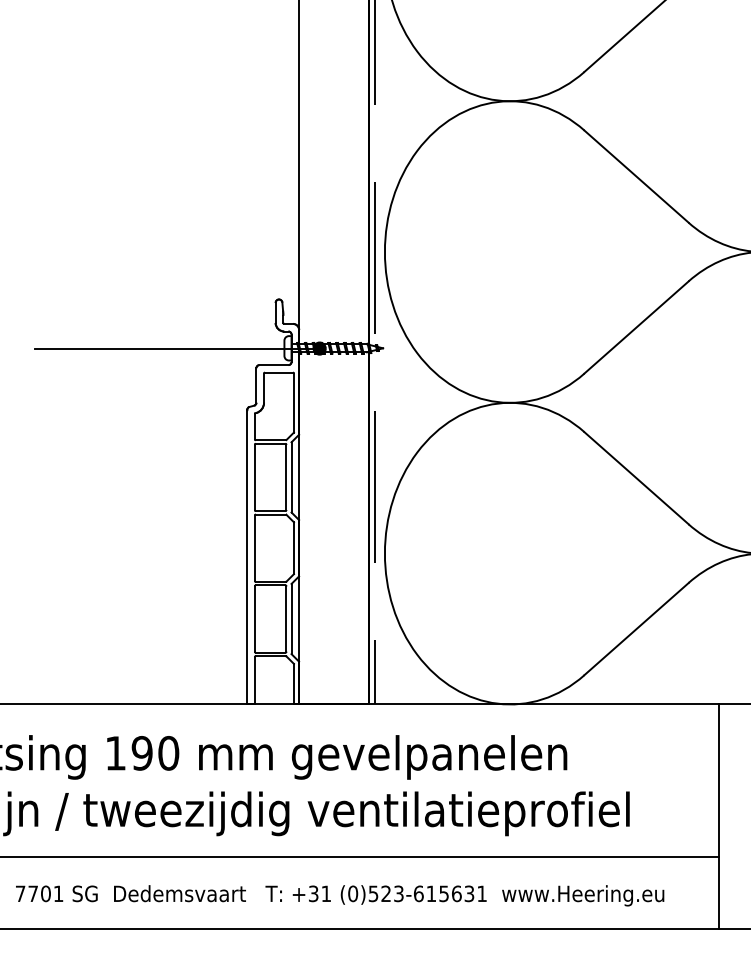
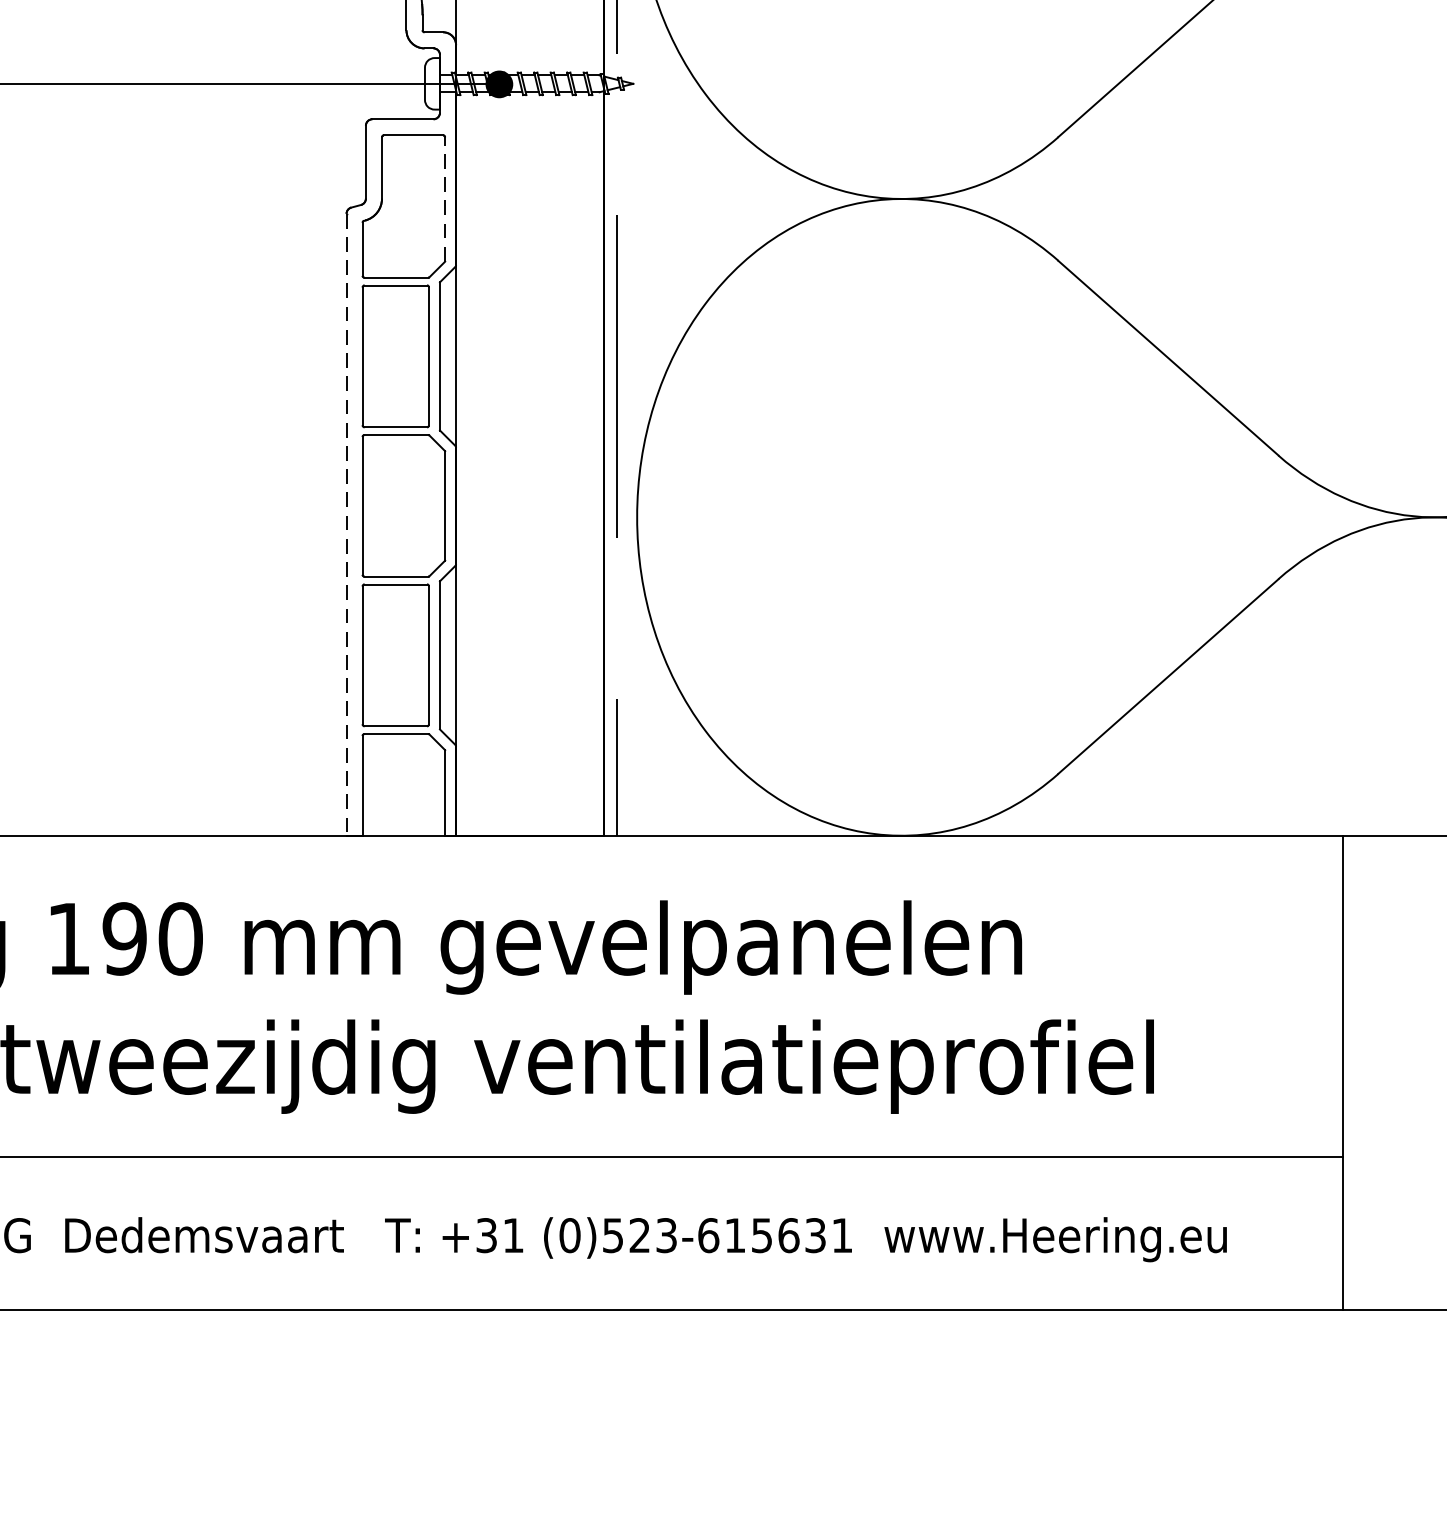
line: (293, 402) -> (444, 198), solid -> dashed
line: (247, 557) -> (347, 525), solid -> dashed

